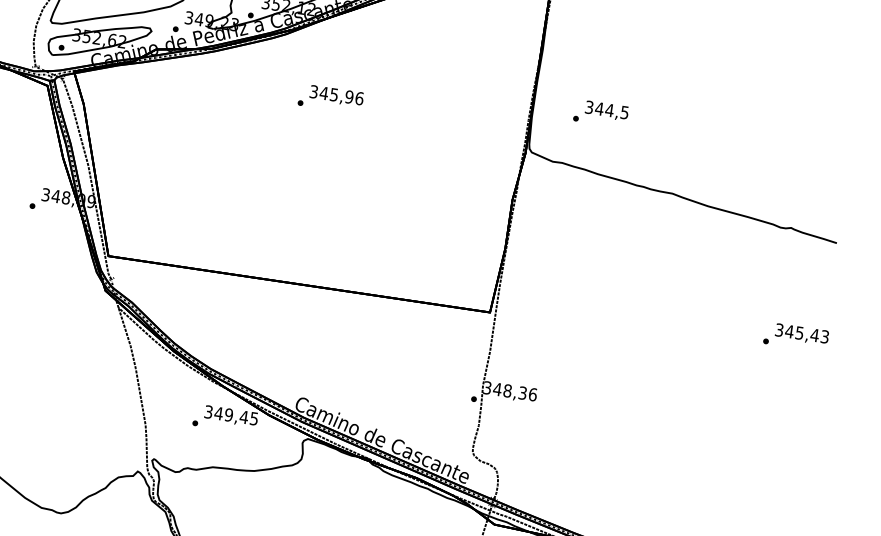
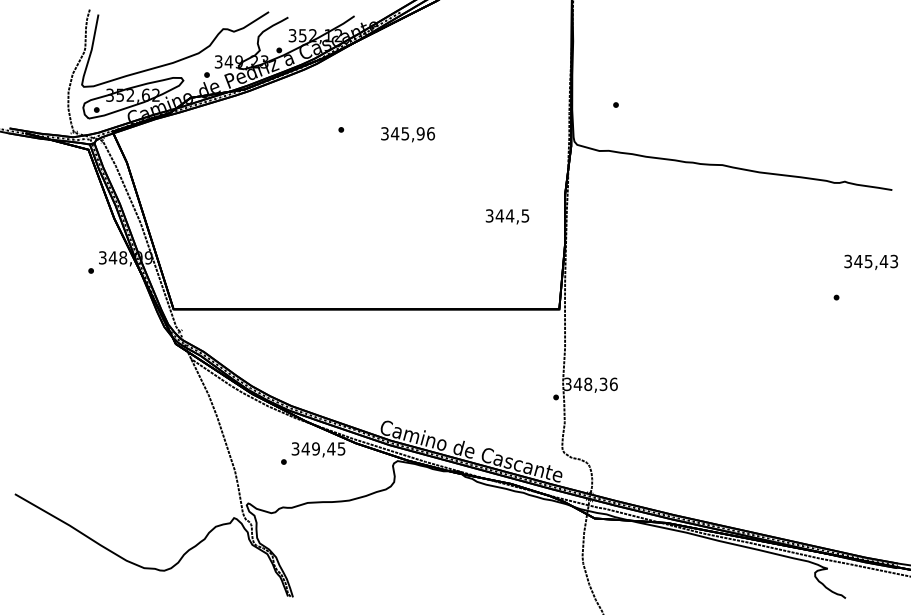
text: (336, 95) -> (407, 134), moved
text: (606, 110) -> (507, 216), moved
text: (801, 333) -> (870, 261), moved

